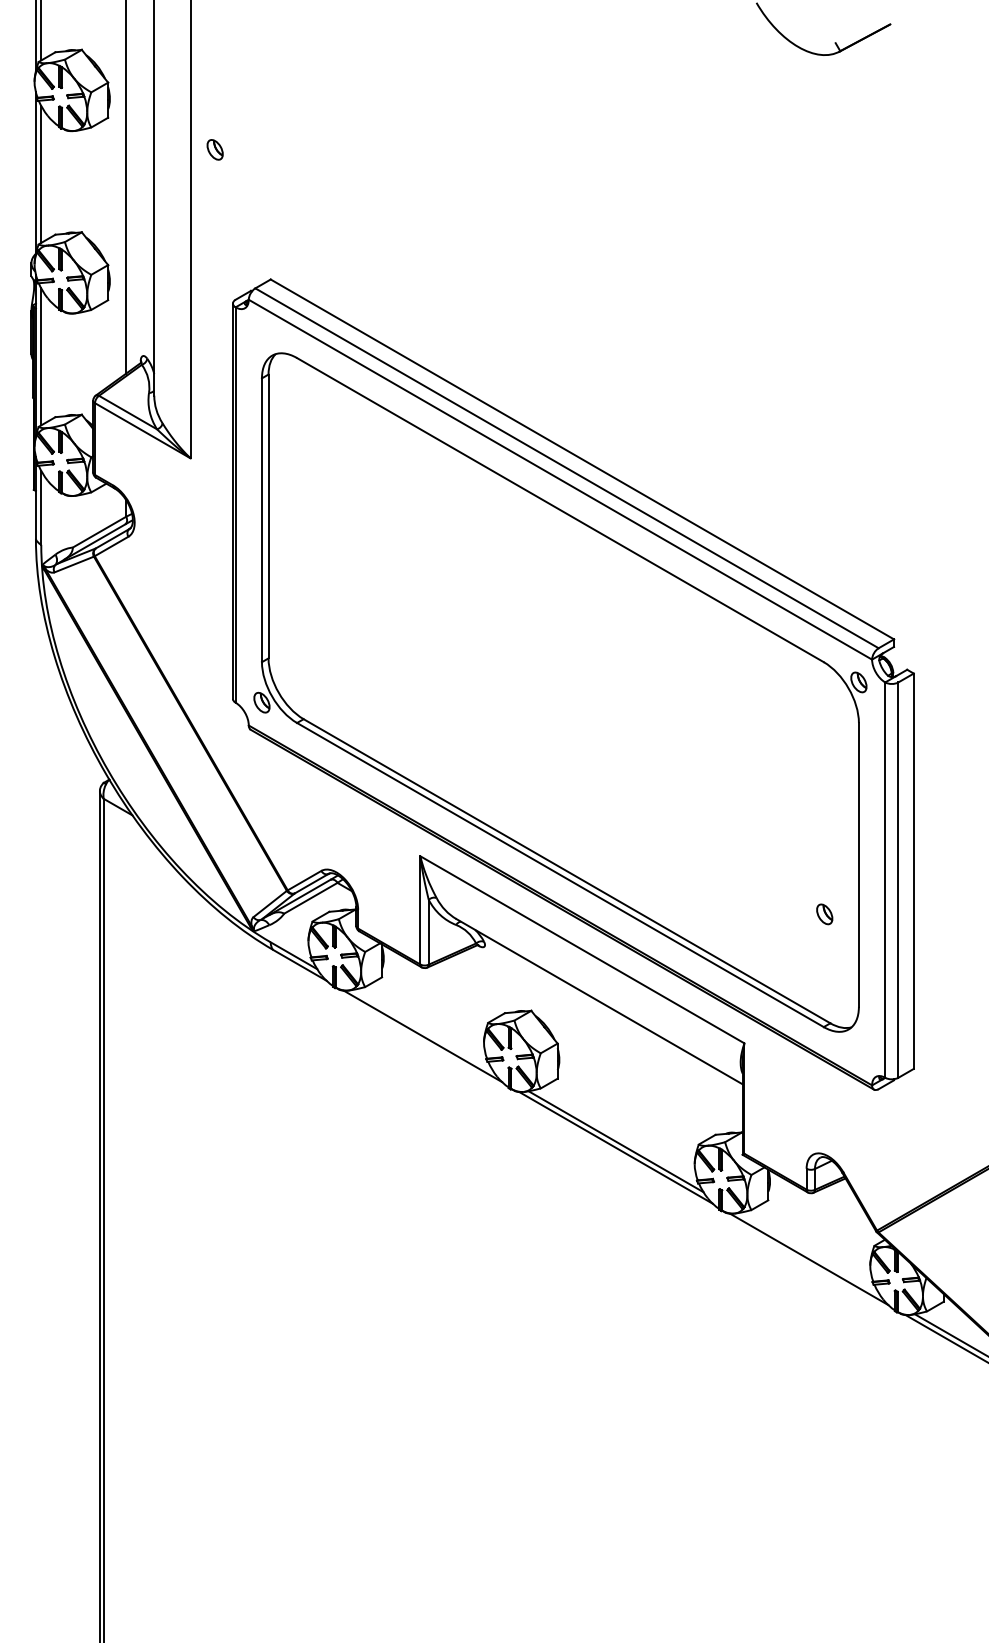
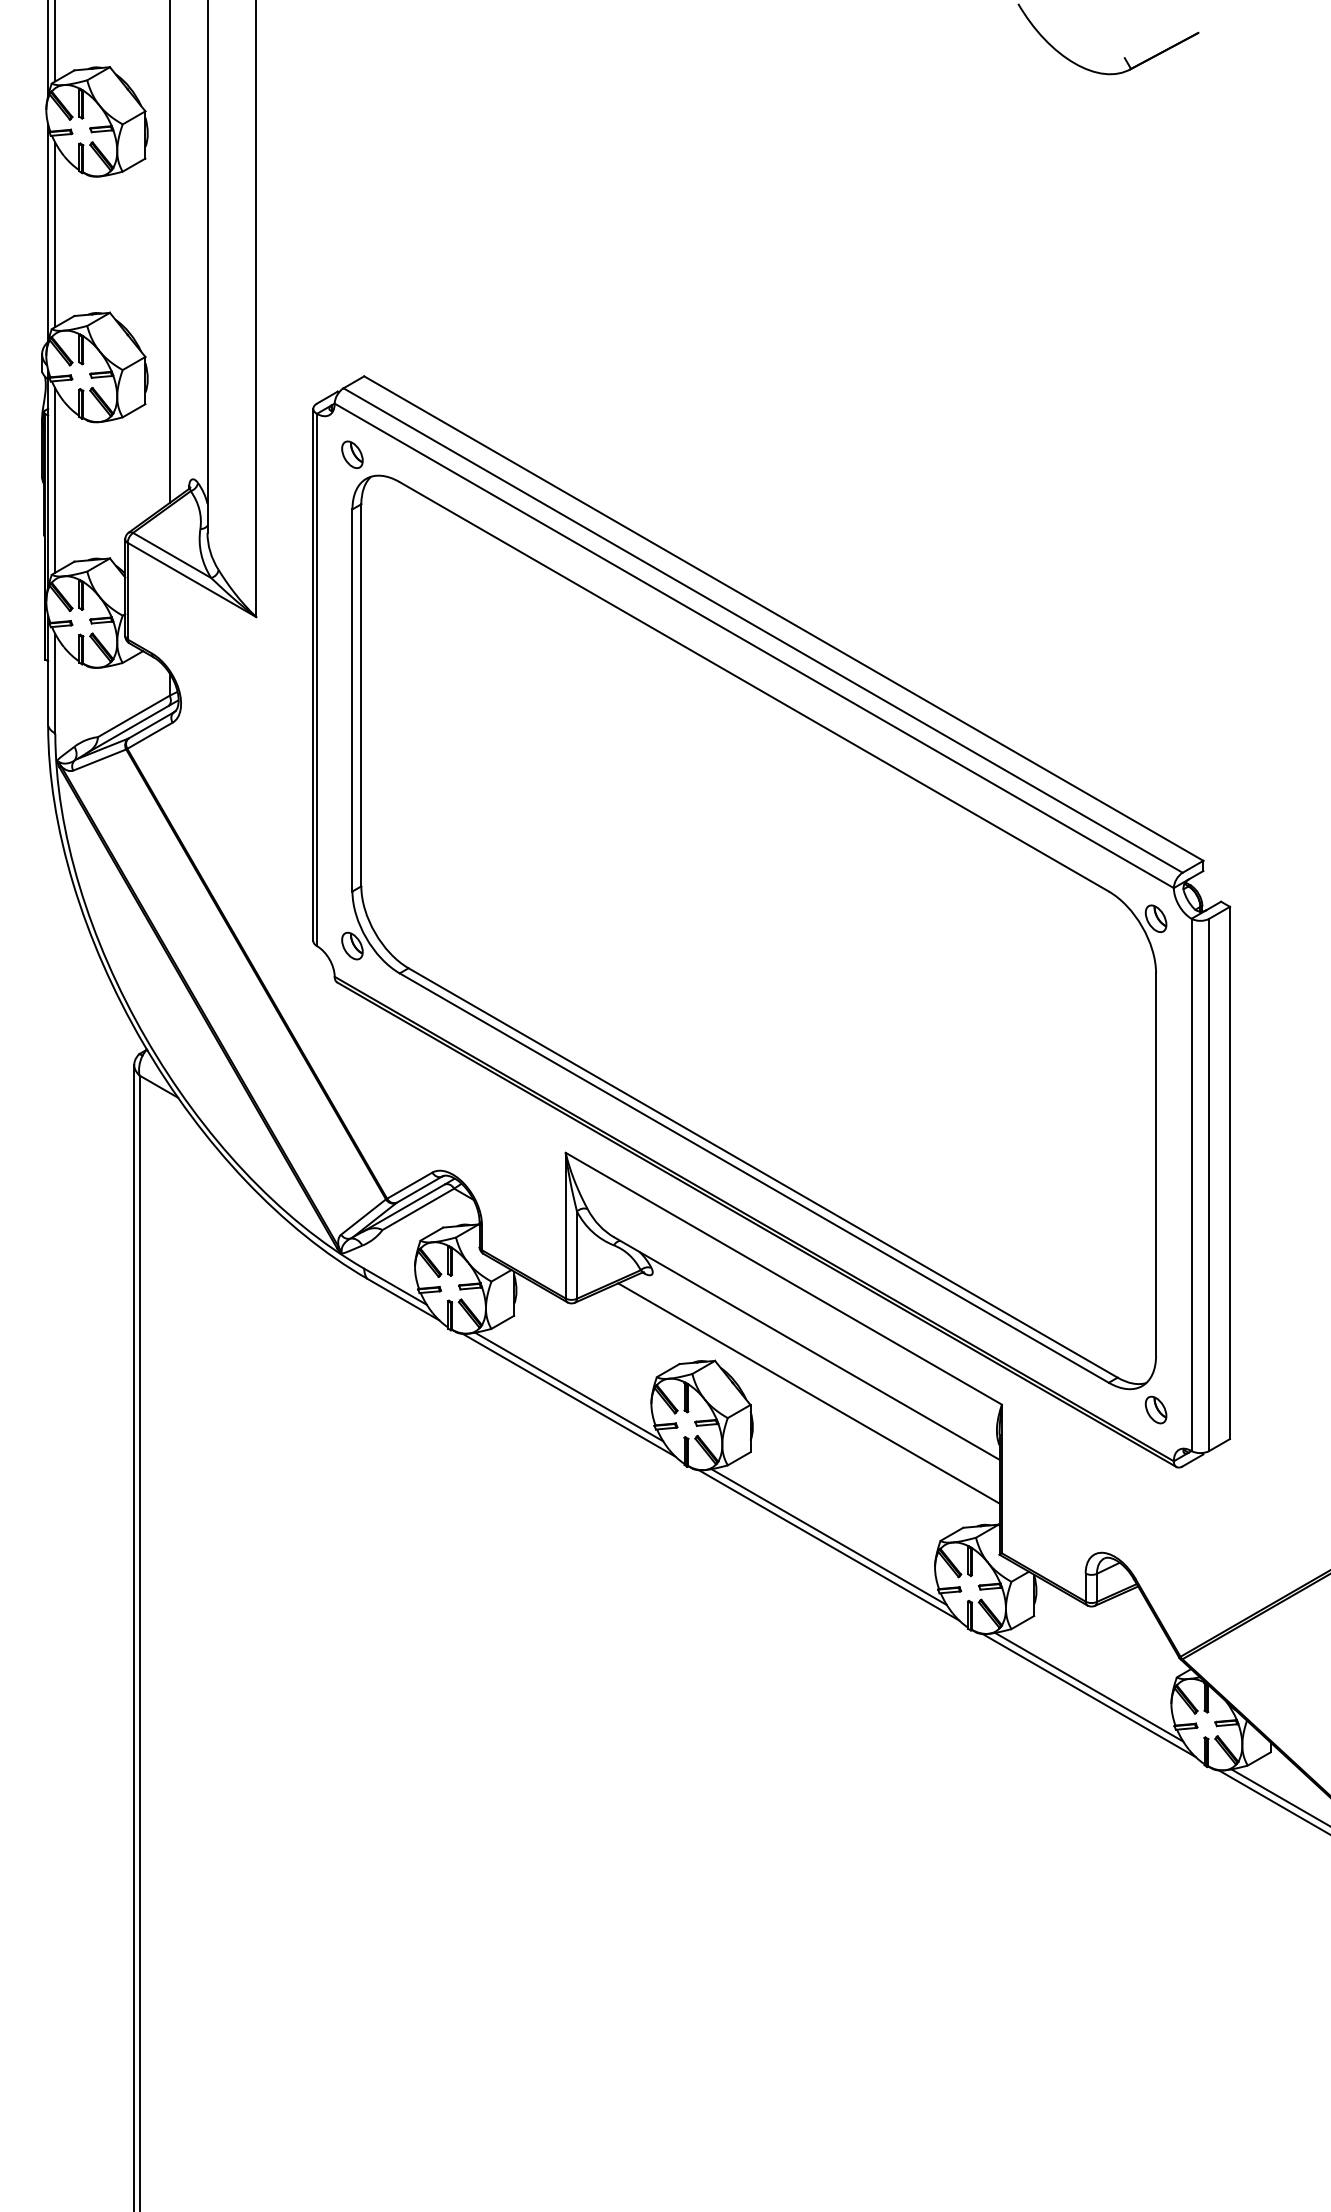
part: (215, 149) -> (352, 454), moved
part: (824, 913) -> (1155, 1409), moved
line: (423, 1029) -> (569, 1386), added
line: (600, 1035) -> (808, 1393), added
line: (809, 1252) -> (1089, 1686), added

